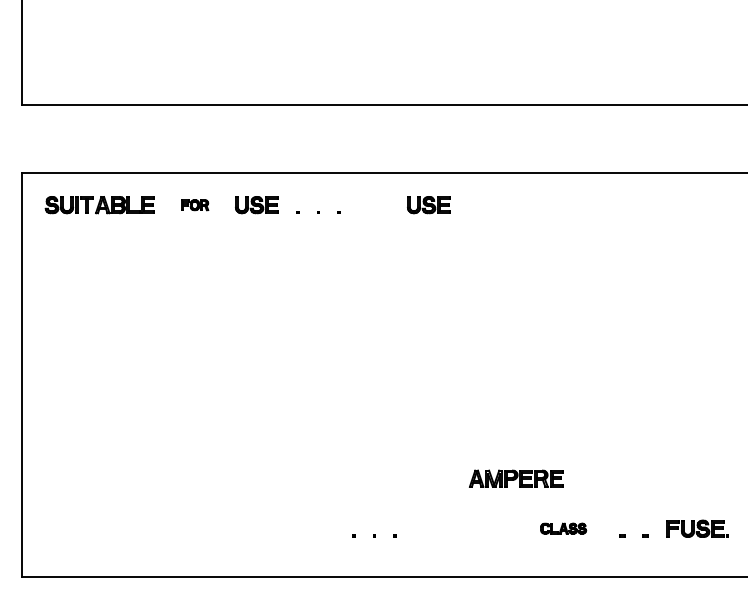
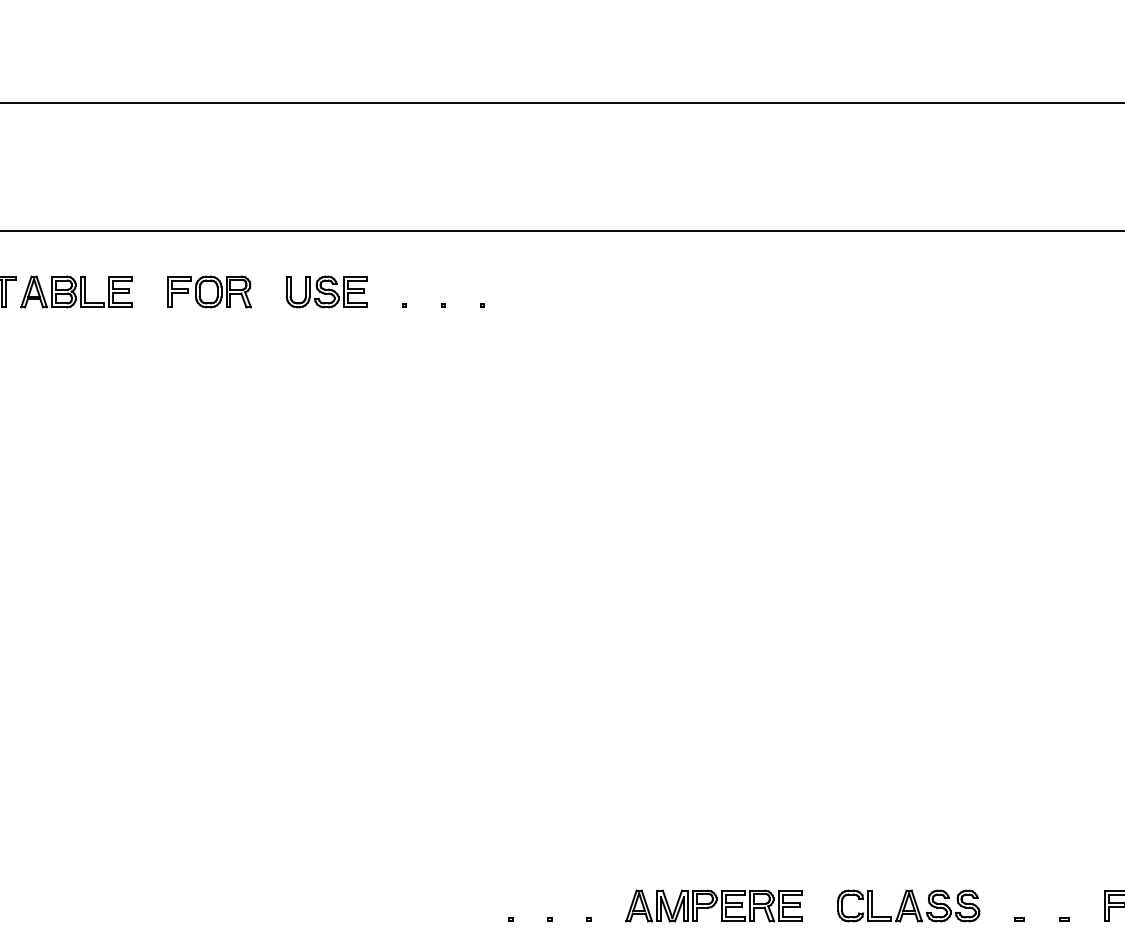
part: (194, 205) -> (208, 292), size x1.67
part: (428, 205) -> (652, 292), removed
part: (516, 478) -> (714, 905), moved
part: (563, 528) -> (908, 905), size x1.67

